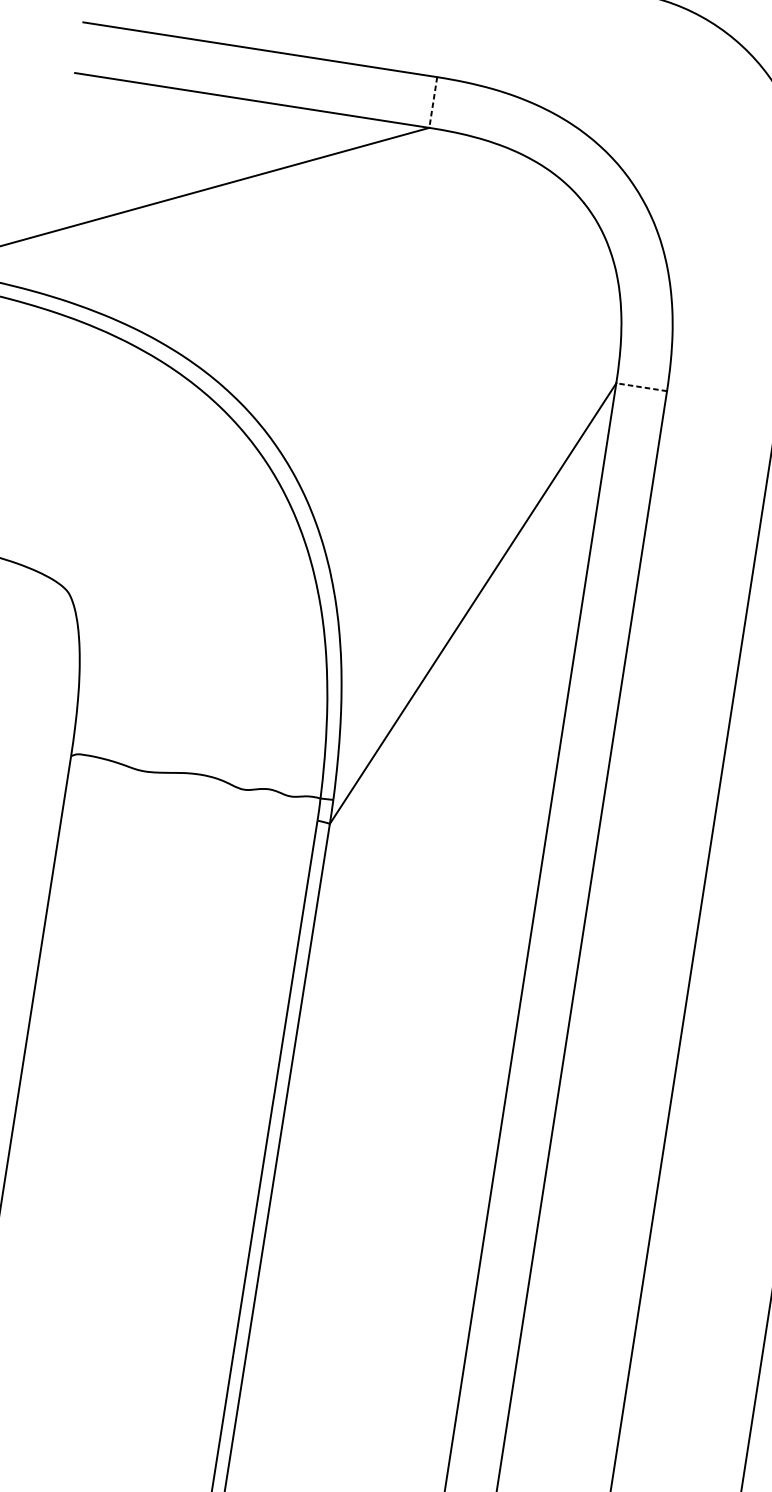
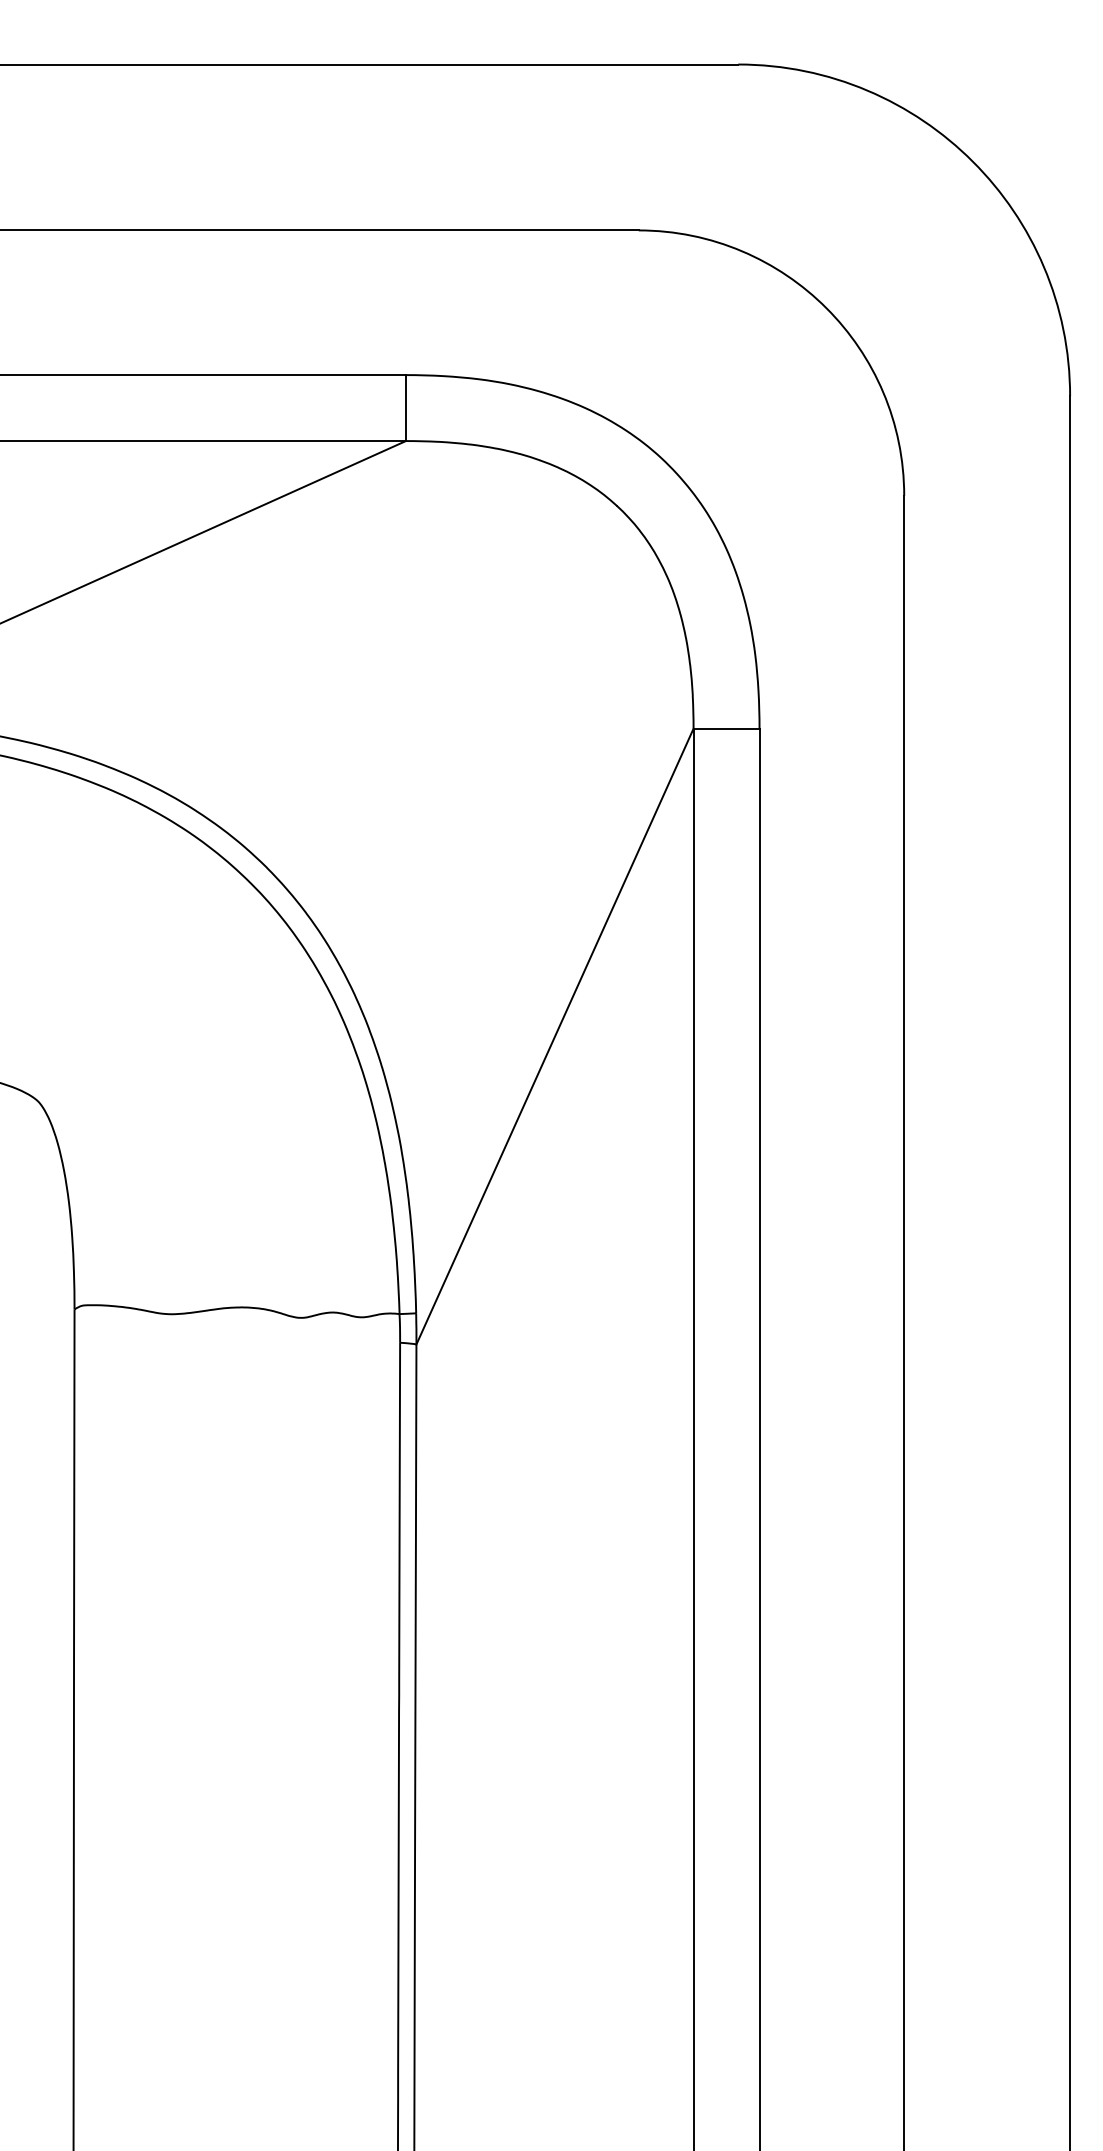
line: (432, 102) -> (405, 408), dashed -> solid
line: (641, 387) -> (726, 728), dashed -> solid

